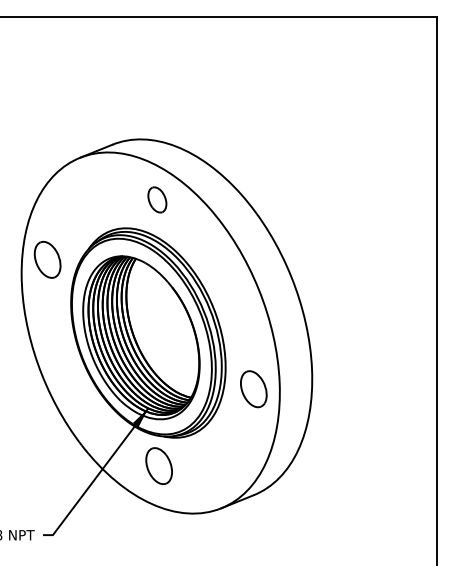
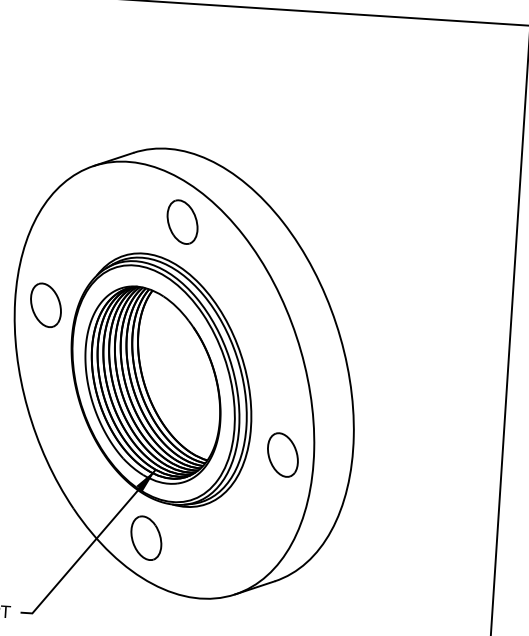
part: (157, 199) -> (182, 221), size x1.43
part: (47, 259) -> (45, 304), moved
part: (158, 465) -> (145, 537), moved

